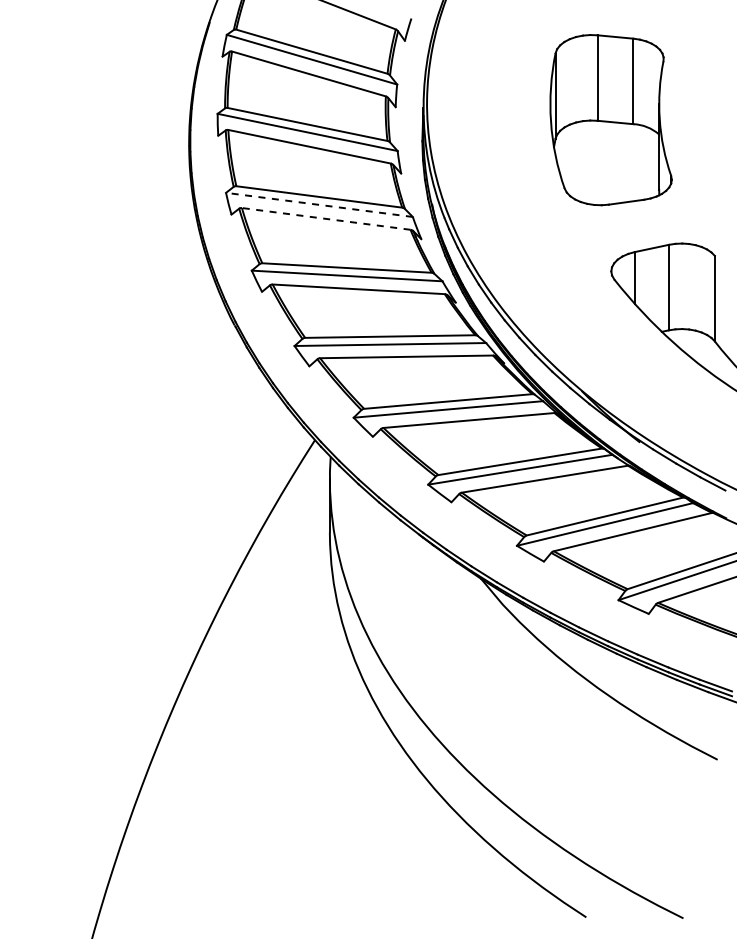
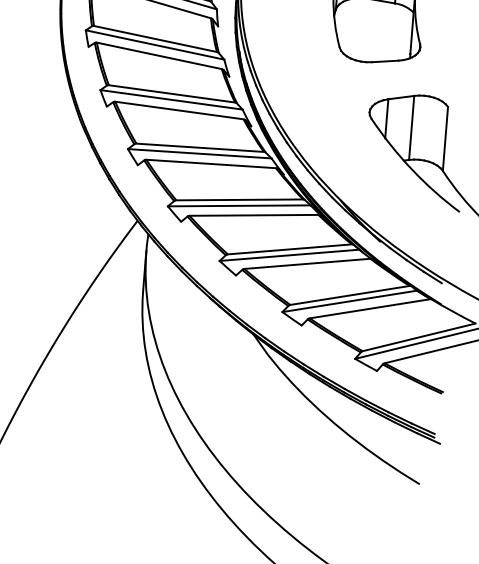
line: (318, 204) -> (154, 44), dashed -> solid
line: (325, 218) -> (158, 55), dashed -> solid

